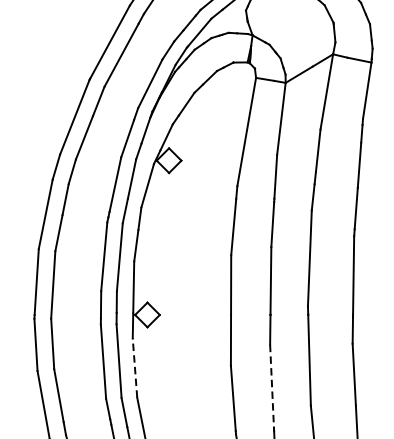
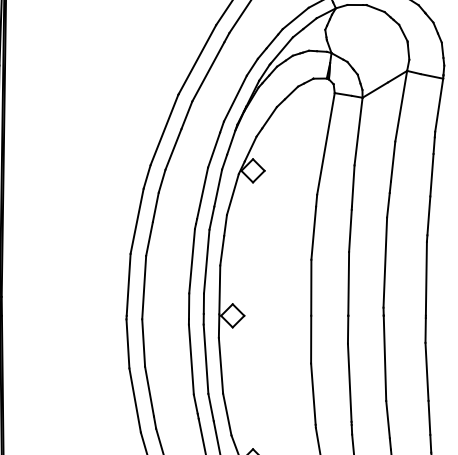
line: (134, 367) -> (220, 365), dashed -> solid
line: (271, 386) -> (349, 383), dashed -> solid

